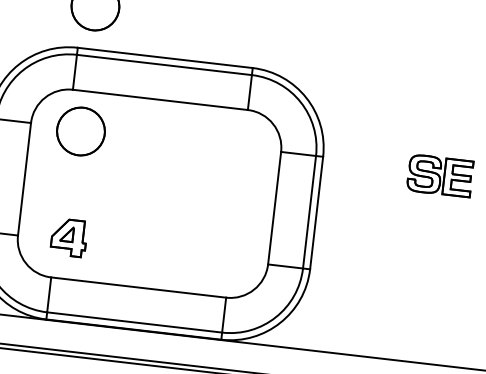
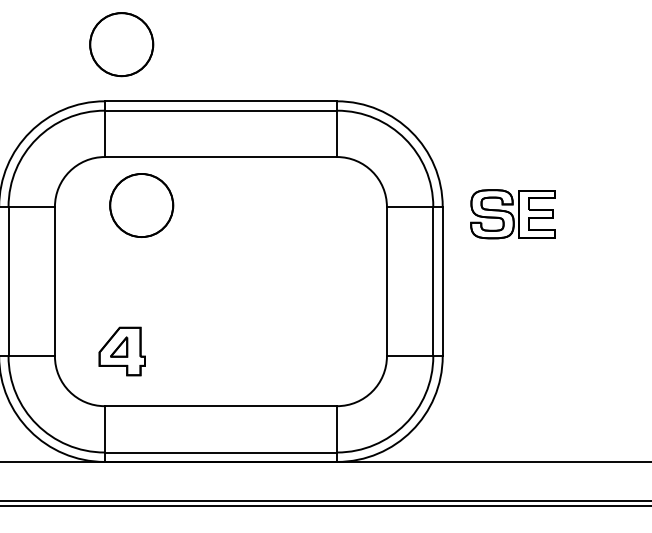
part: (80, 131) -> (141, 205), moved
part: (439, 176) -> (512, 214), moved

